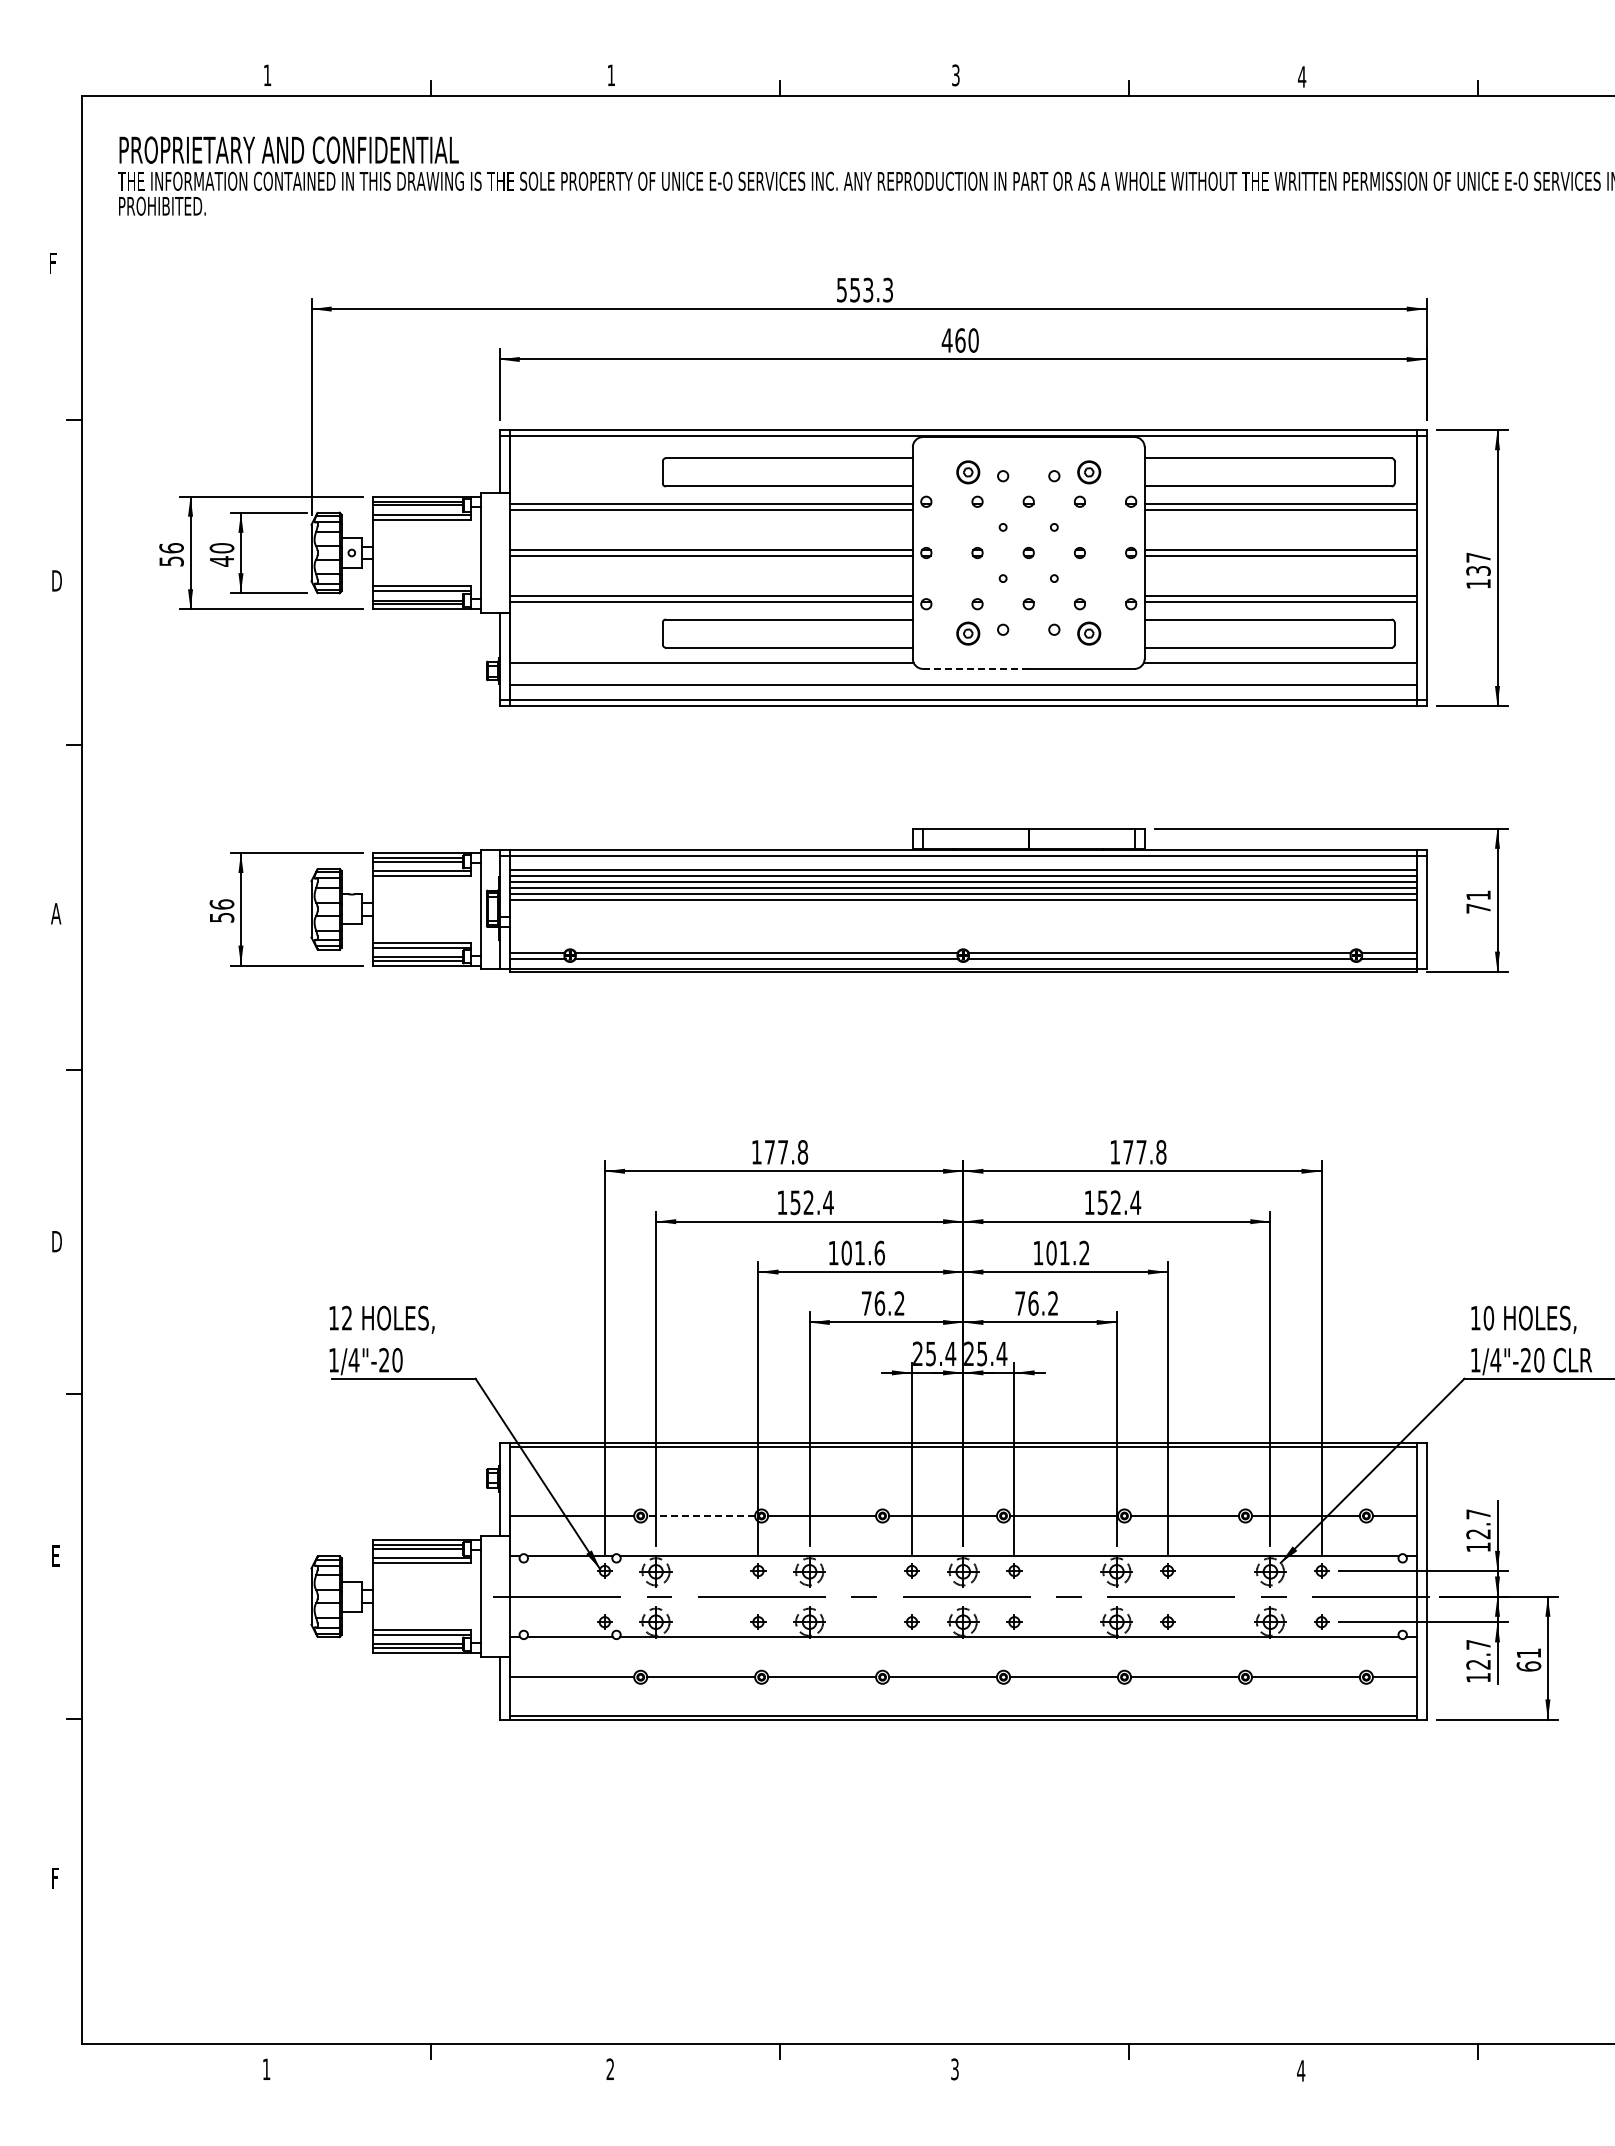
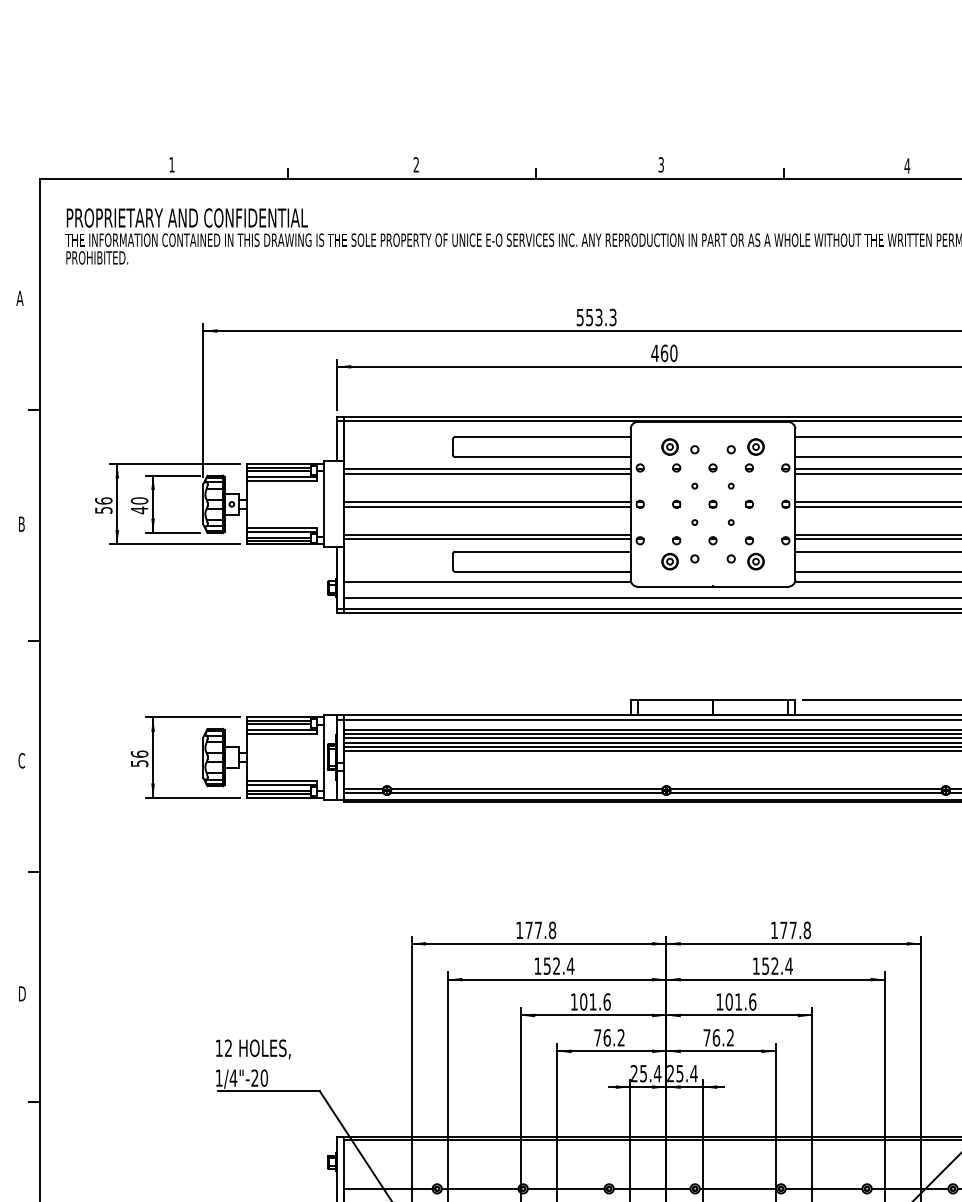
text: (610, 74) -> (415, 164), 1 -> 2
text: (53, 262) -> (19, 297), F -> A
text: (57, 580) -> (22, 523), D -> B
line: (975, 668) -> (675, 586), dashed -> solid
text: (56, 913) -> (21, 760), A -> C
text: (1084, 1252) -> (752, 1001), 101.2 -> 101.6
line: (701, 1516) -> (480, 1189), dashed -> solid

